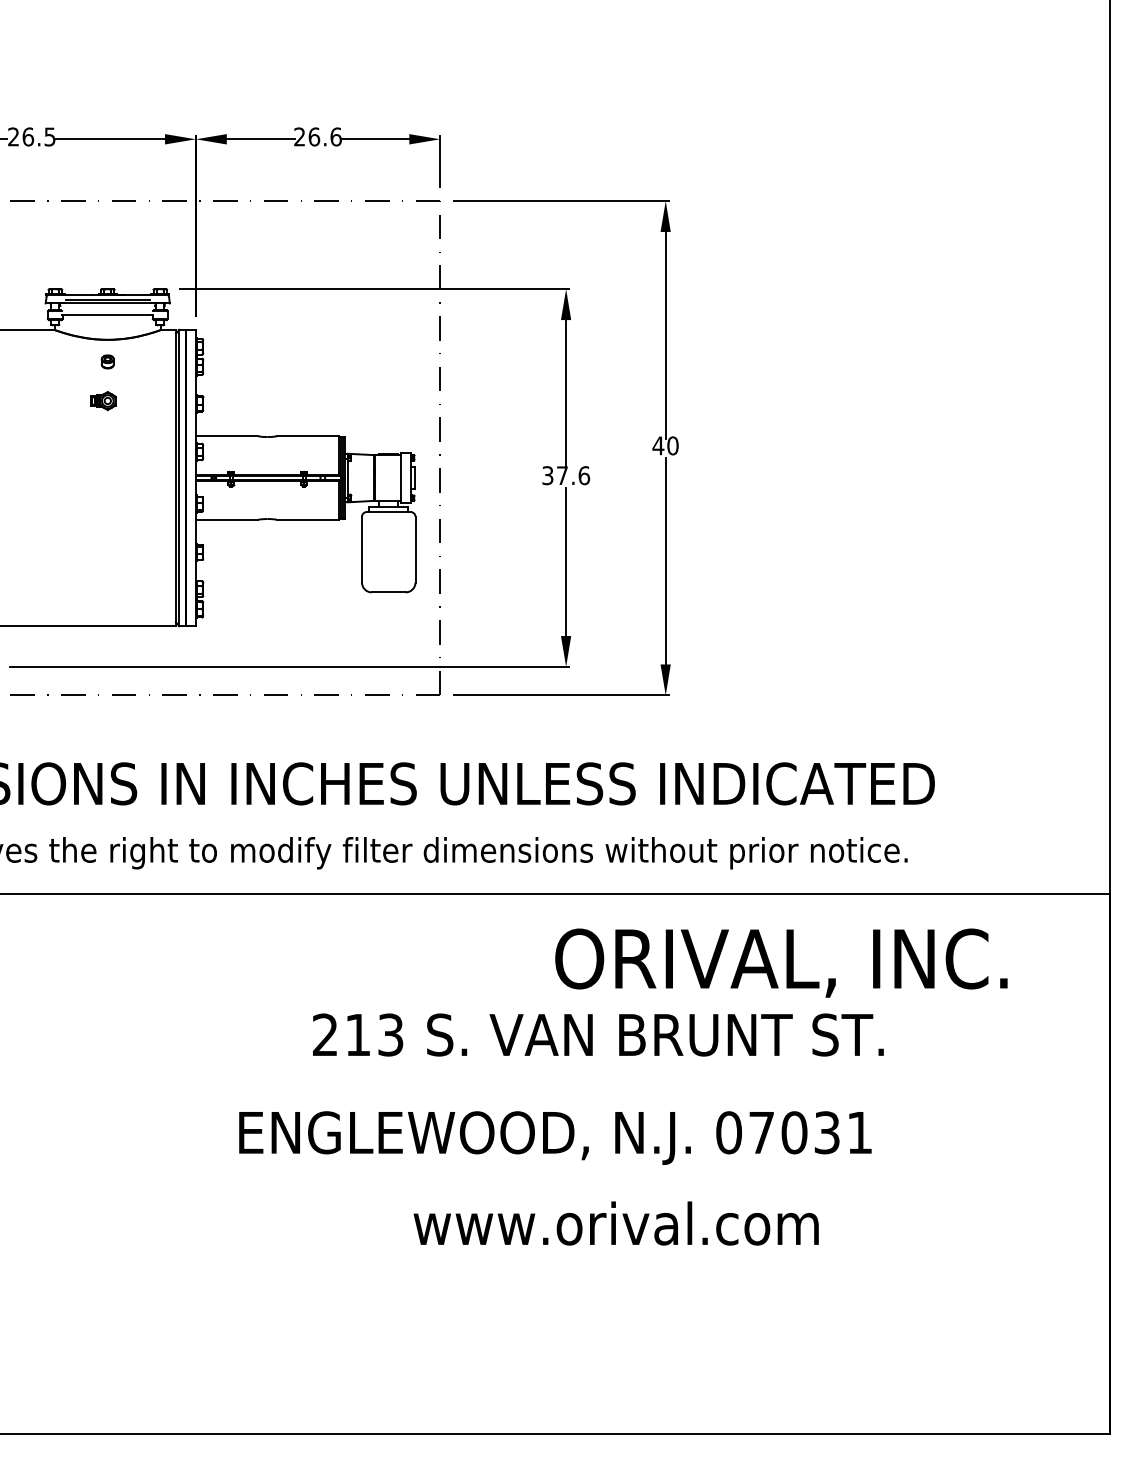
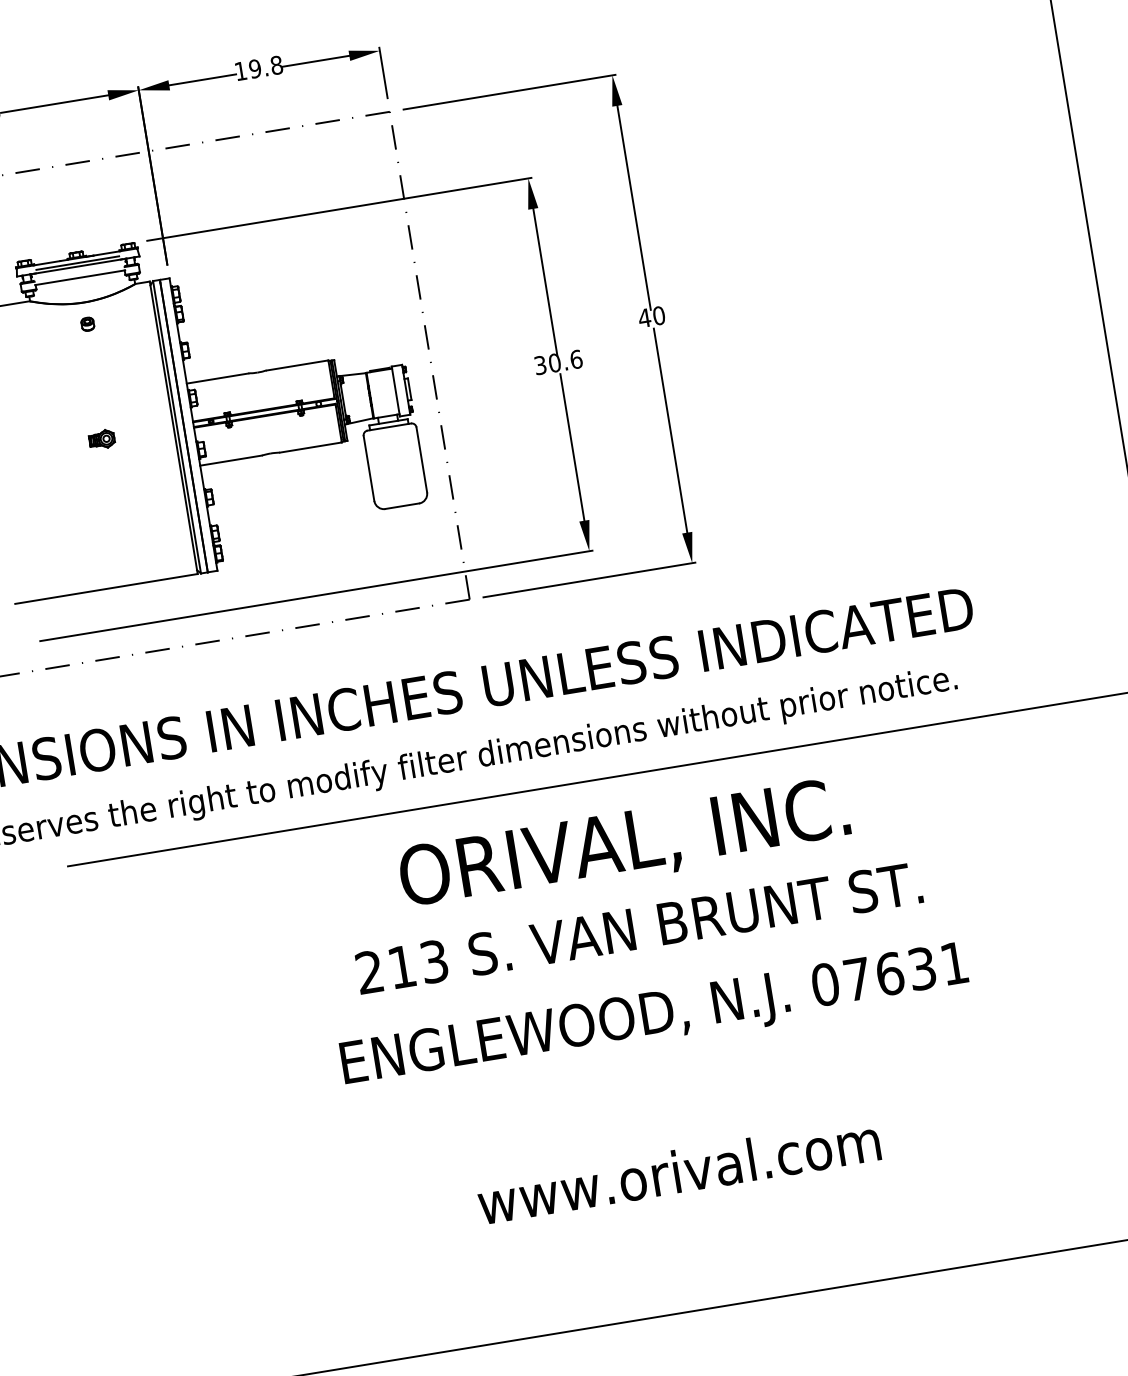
text: (317, 136) -> (258, 67), 26.6 -> 19.8
part: (103, 401) -> (102, 440), moved
text: (562, 475) -> (554, 362), 37.6 -> 30.6
text: (781, 962) -> (624, 844), moved
text: (598, 1034) -> (639, 927), moved
text: (794, 1132) -> (889, 973), 07031 -> 07631
text: (615, 1223) -> (678, 1171), moved

